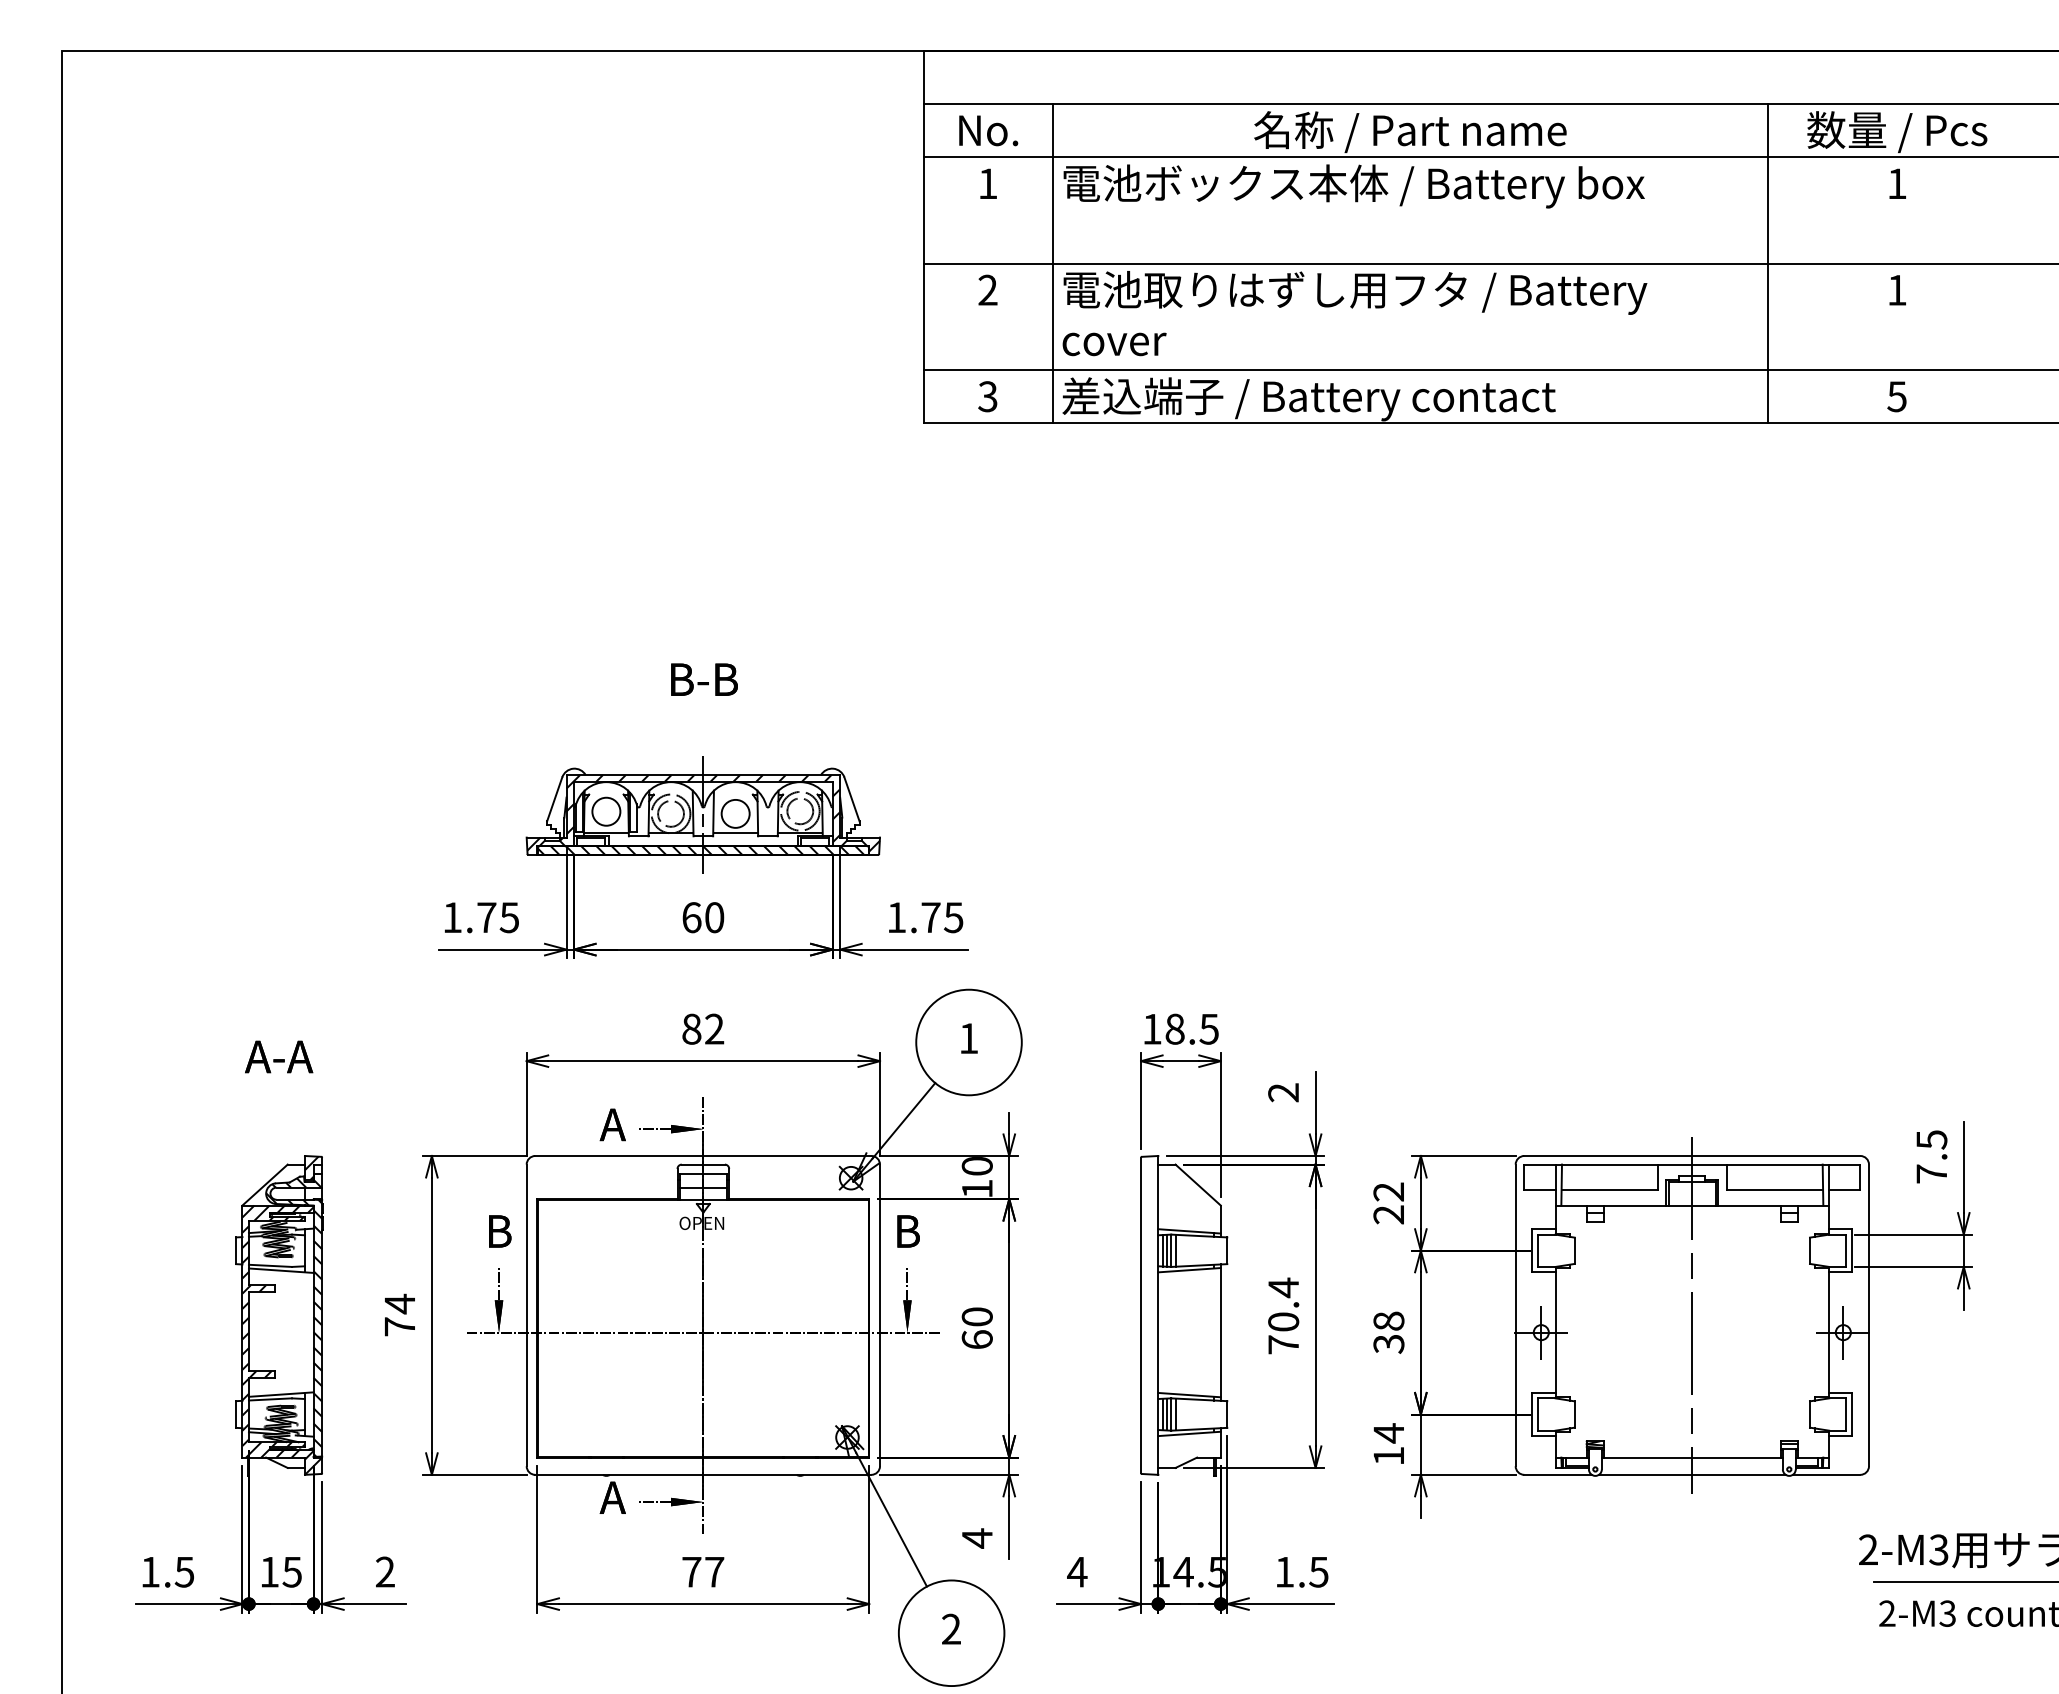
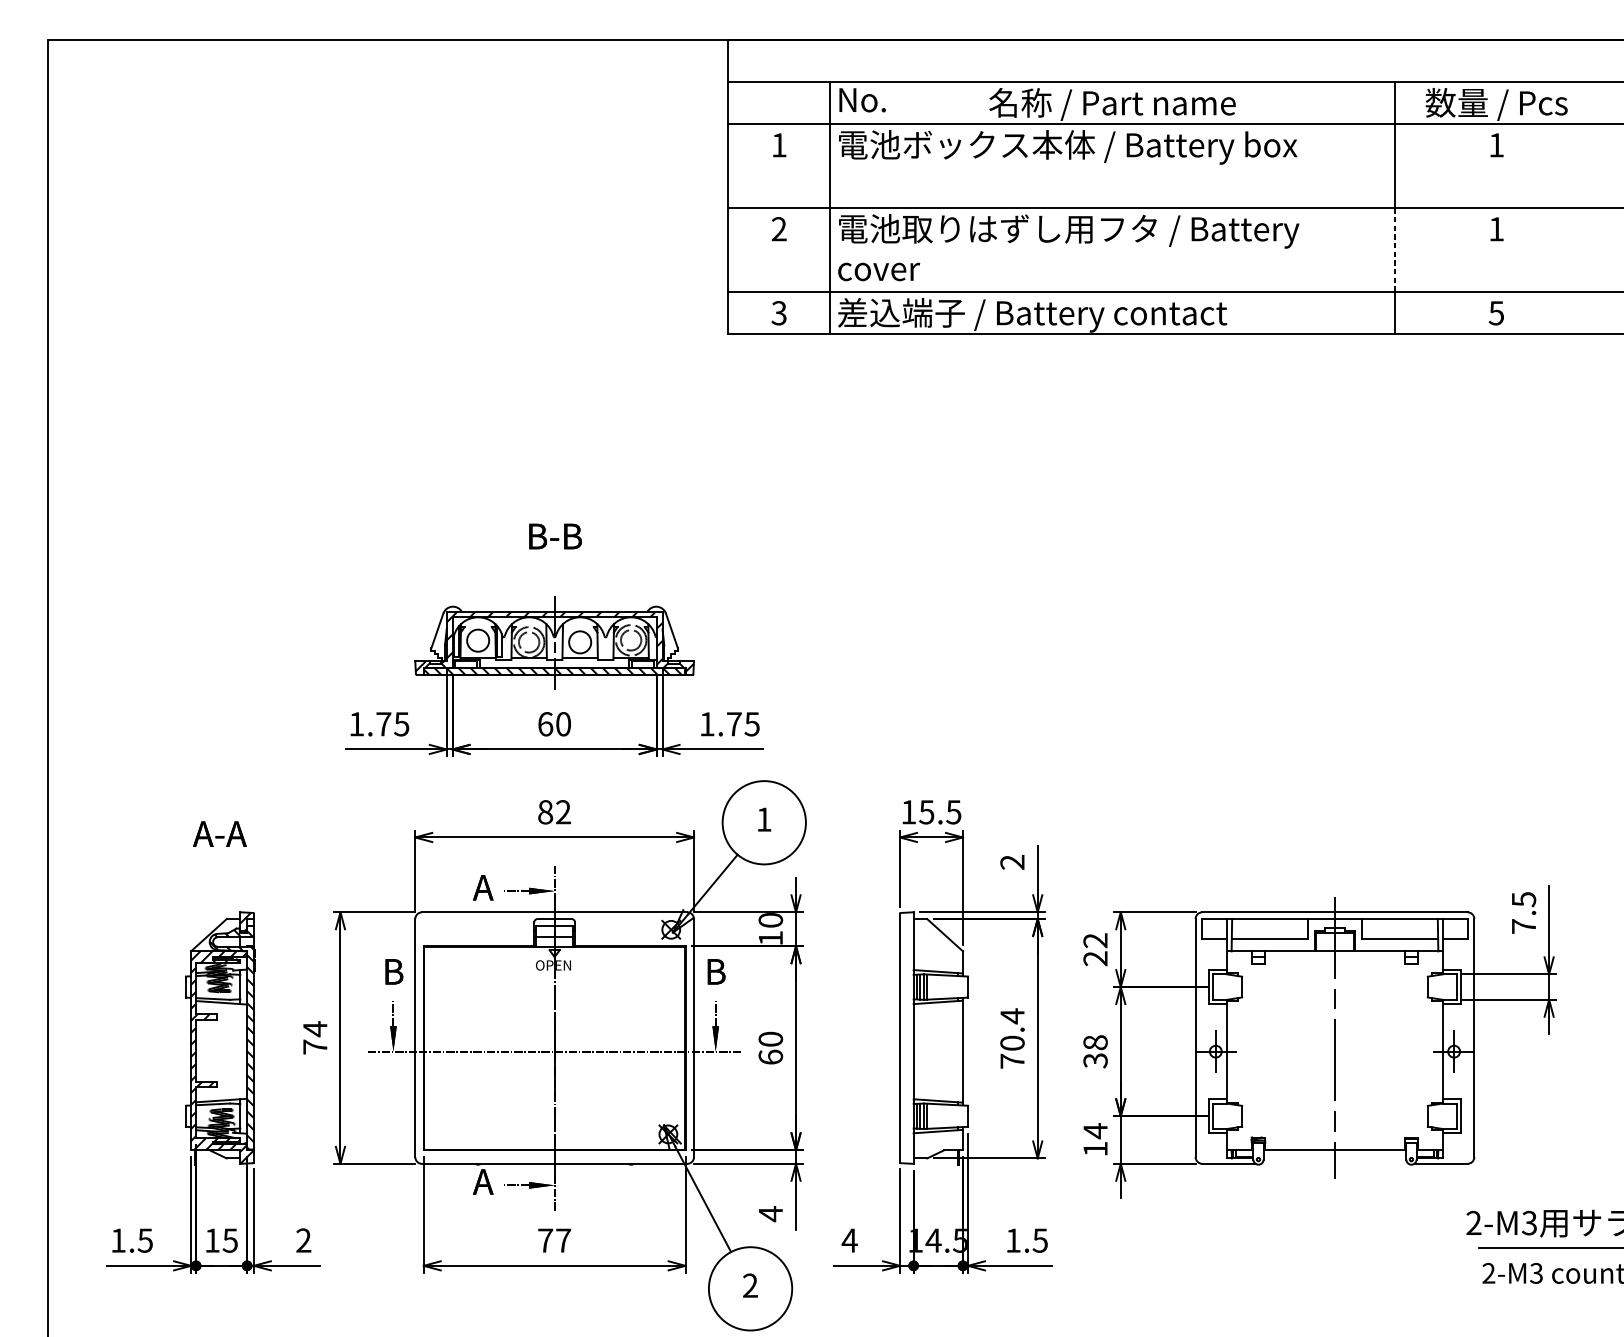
text: (988, 130) -> (862, 100), moved
line: (1768, 317) -> (1395, 250), solid -> dashed
text: (1174, 1028) -> (926, 811), 18.5 -> 15.5
line: (1691, 1474) -> (1334, 1163), removed

